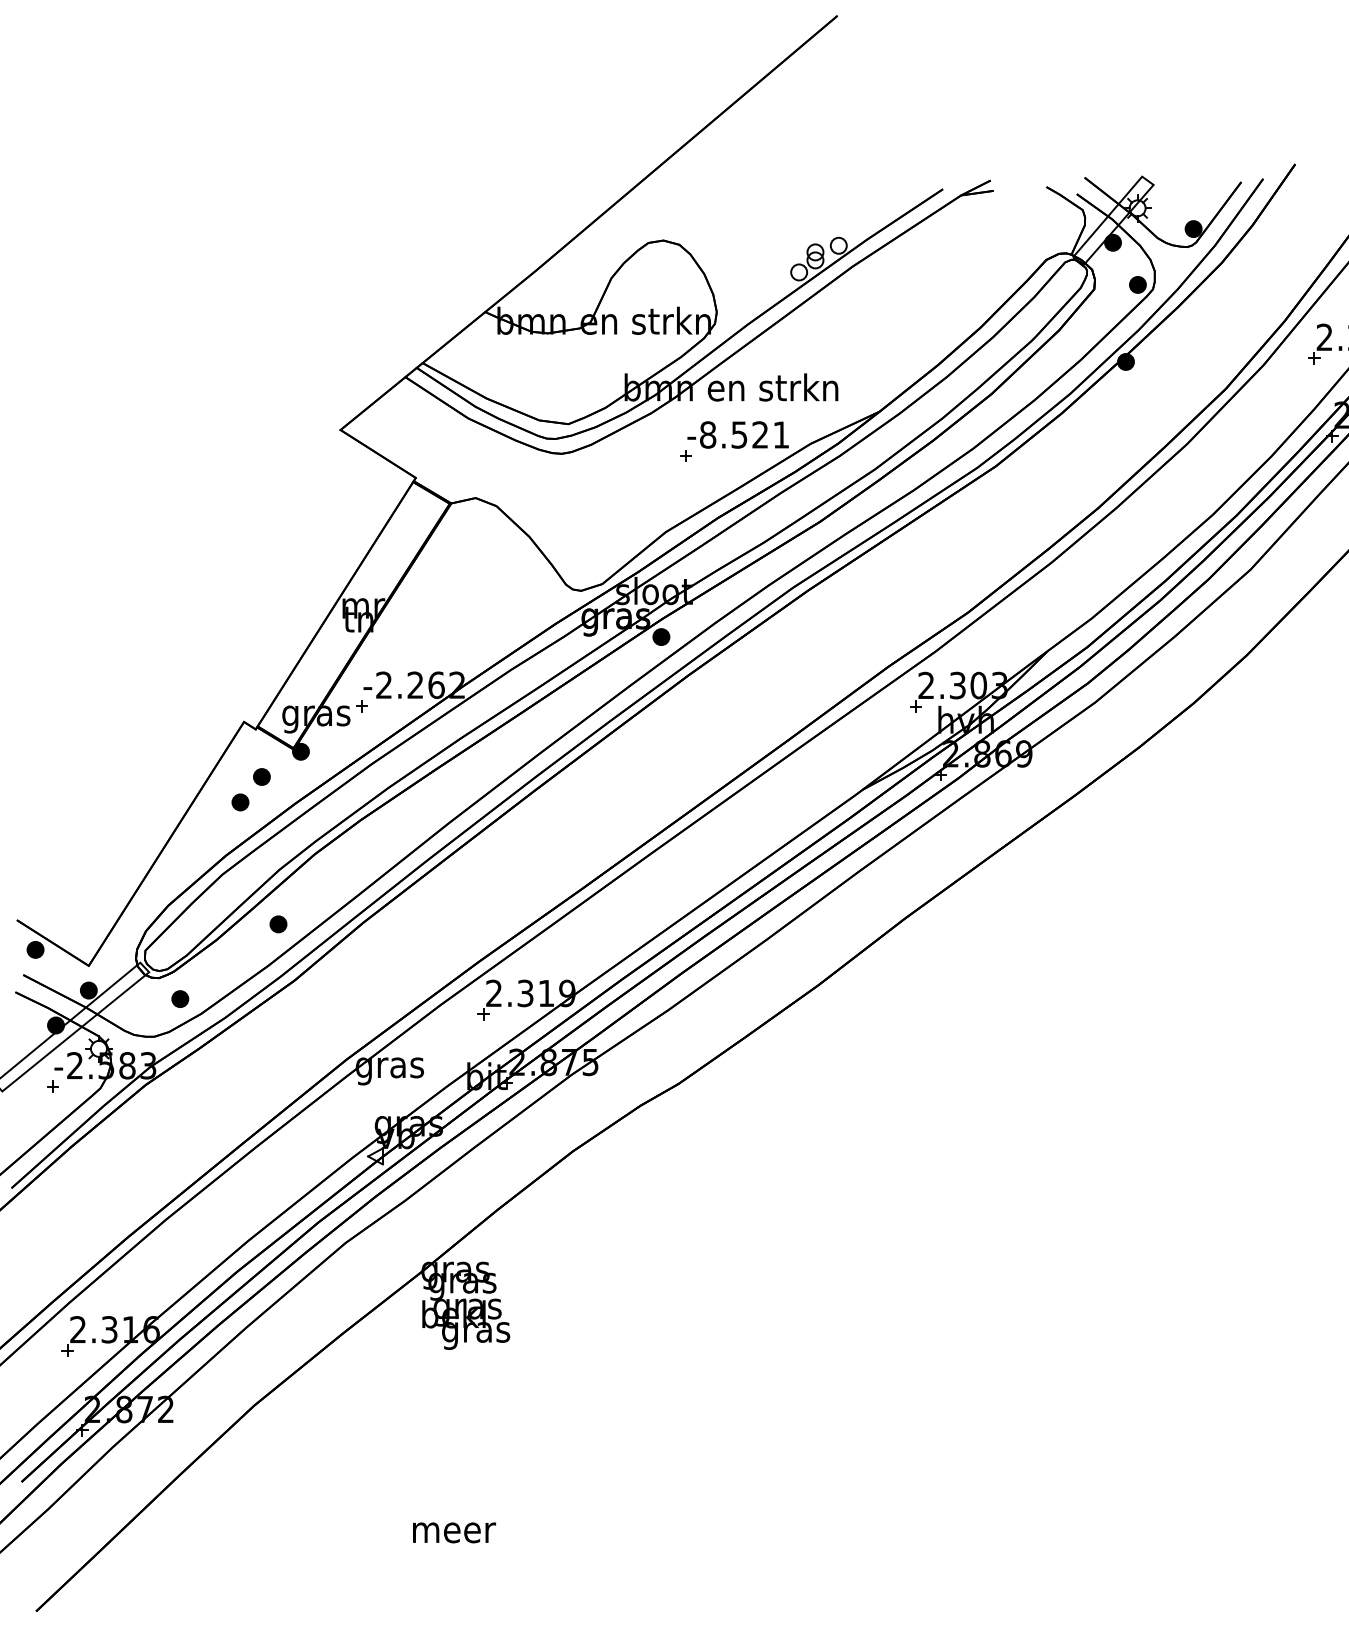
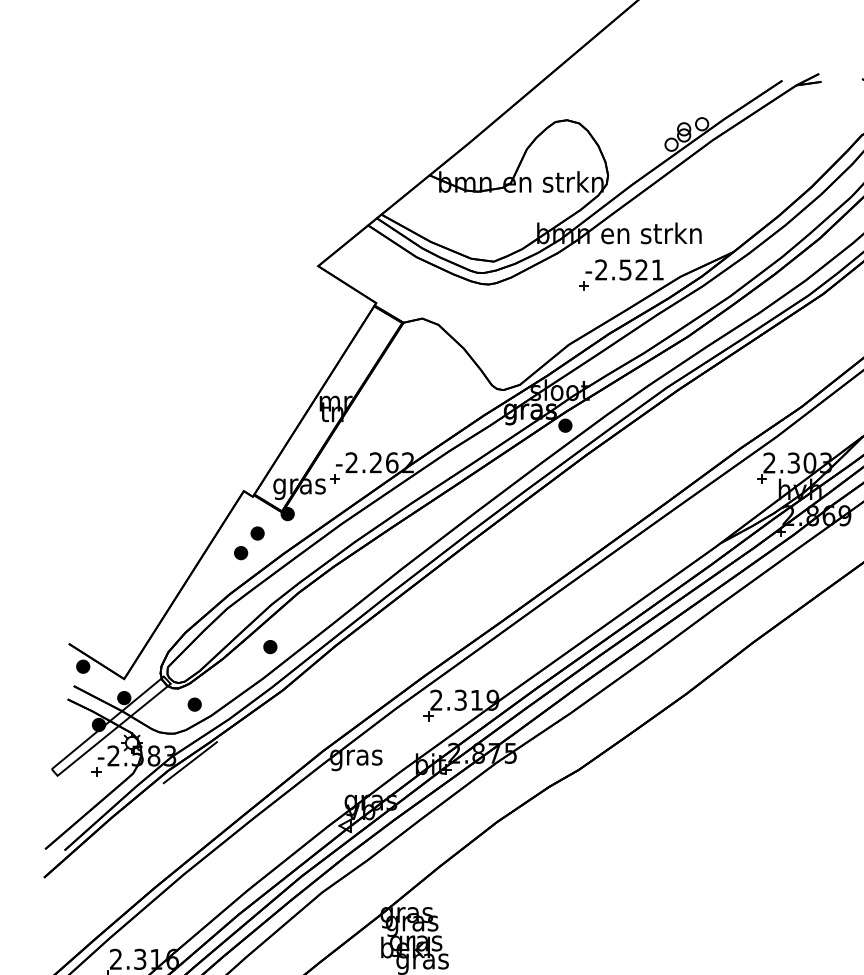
text: (708, 434) -> (601, 269), -8.521 -> -2.521
line: (174, 1073) -> (190, 761), added

